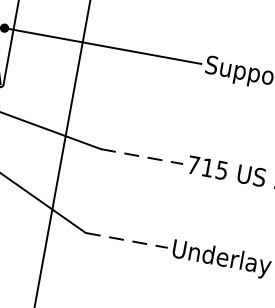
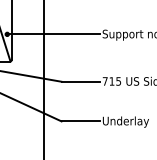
line: (143, 156) -> (81, 81), dashed -> solid
line: (127, 240) -> (81, 121), dashed -> solid

